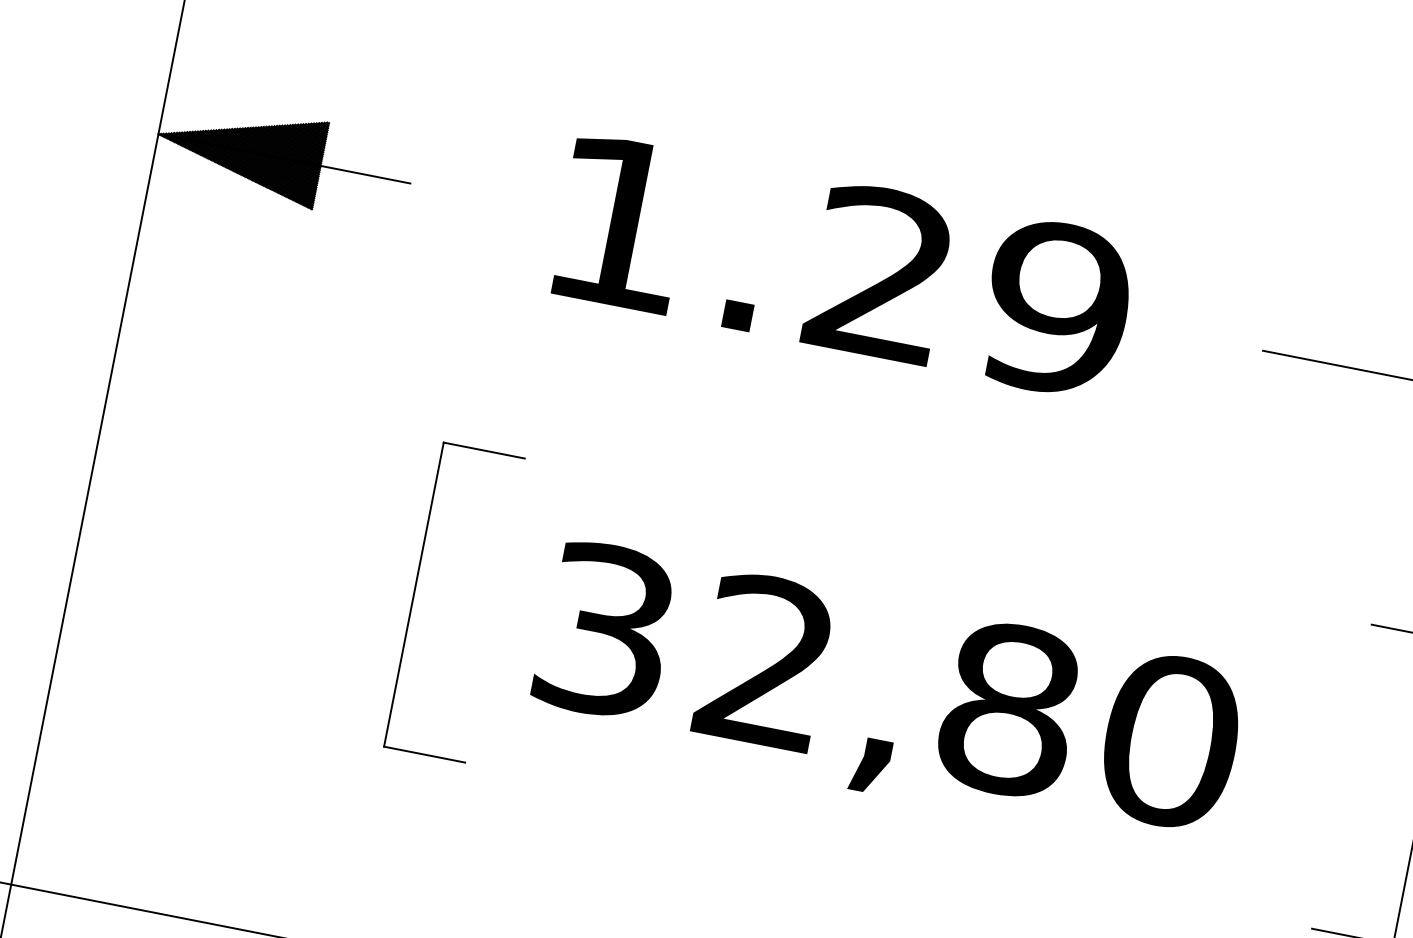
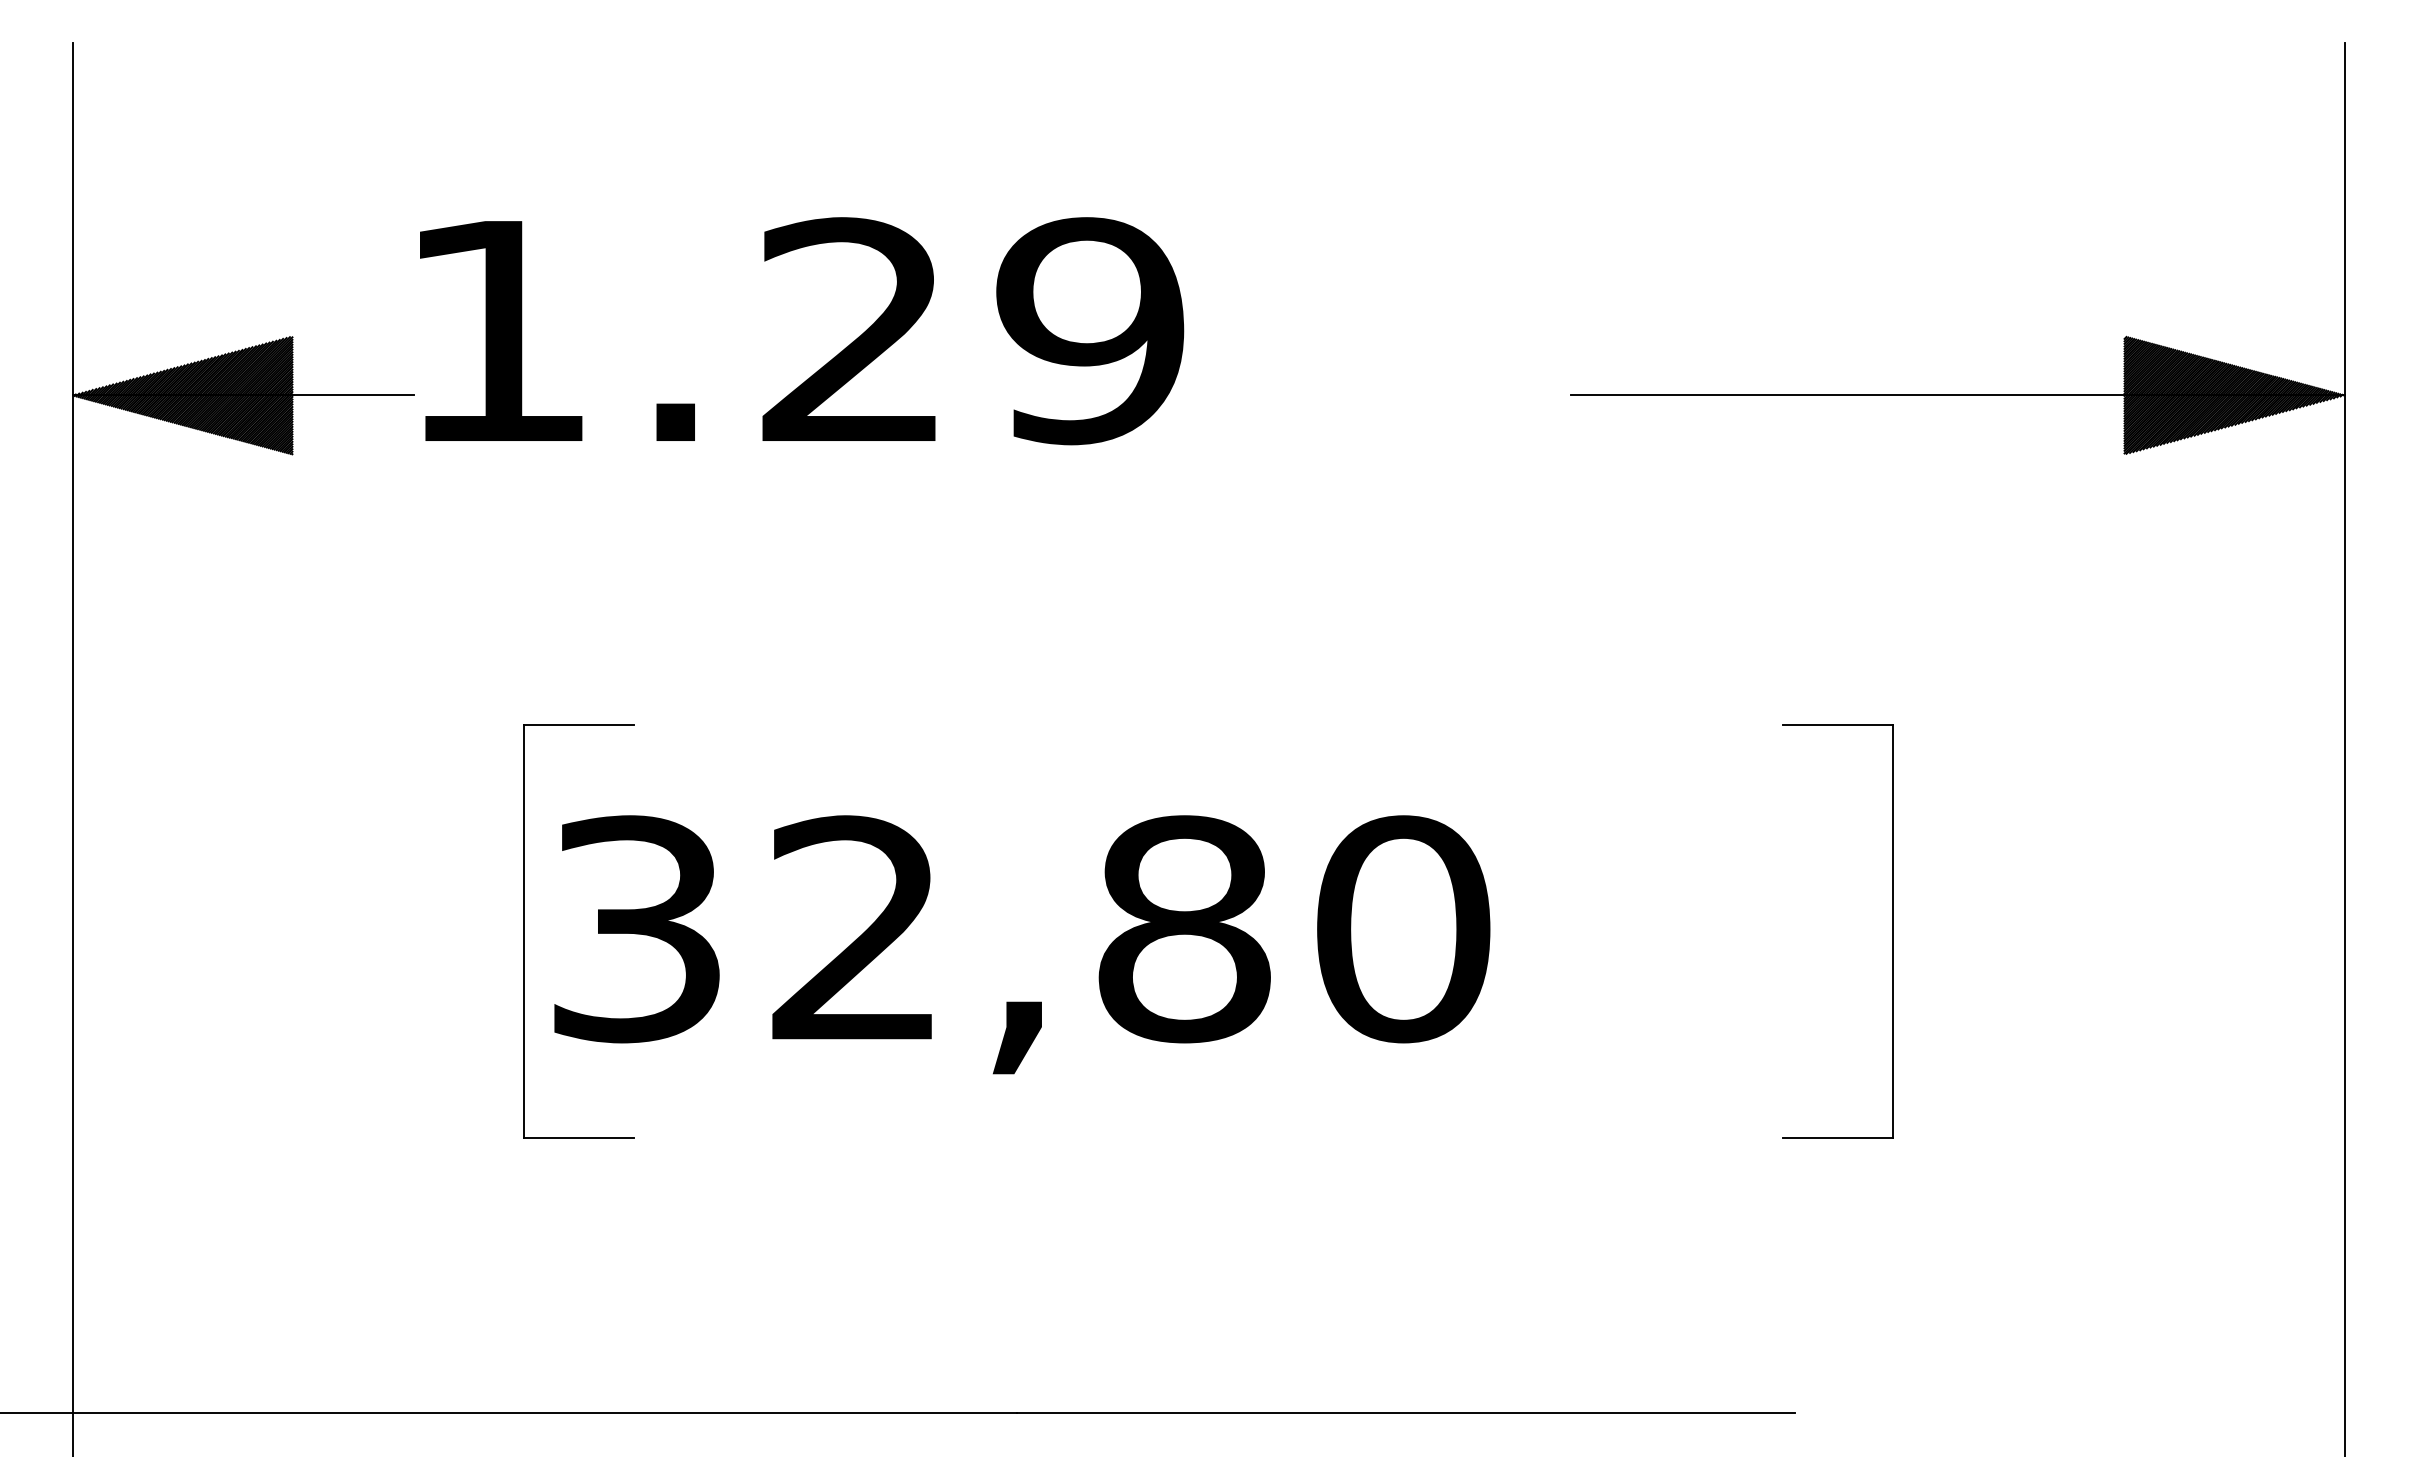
text: (844, 267) -> (802, 331), moved
text: (887, 697) -> (1022, 944), moved

